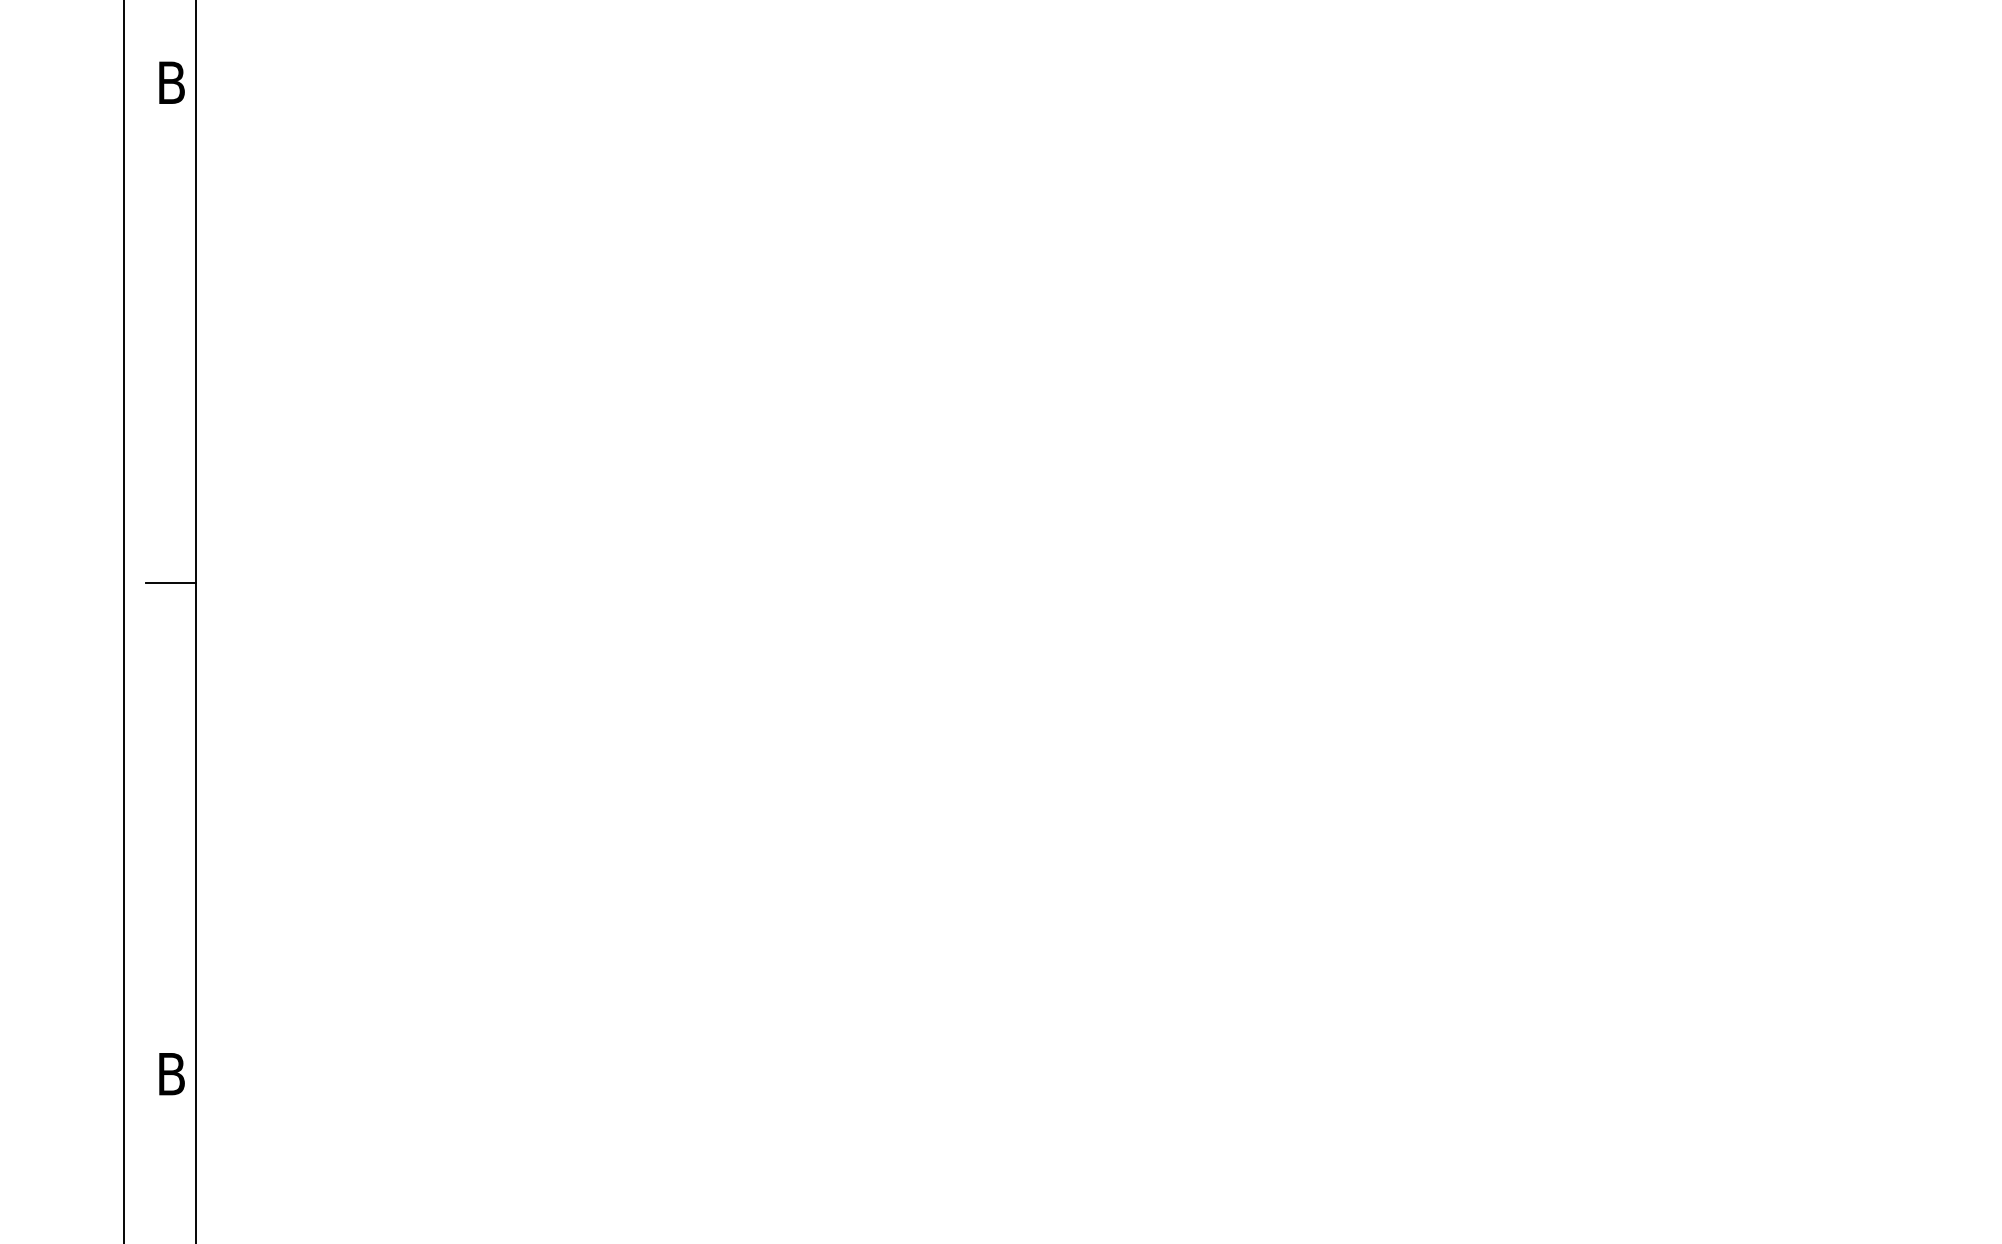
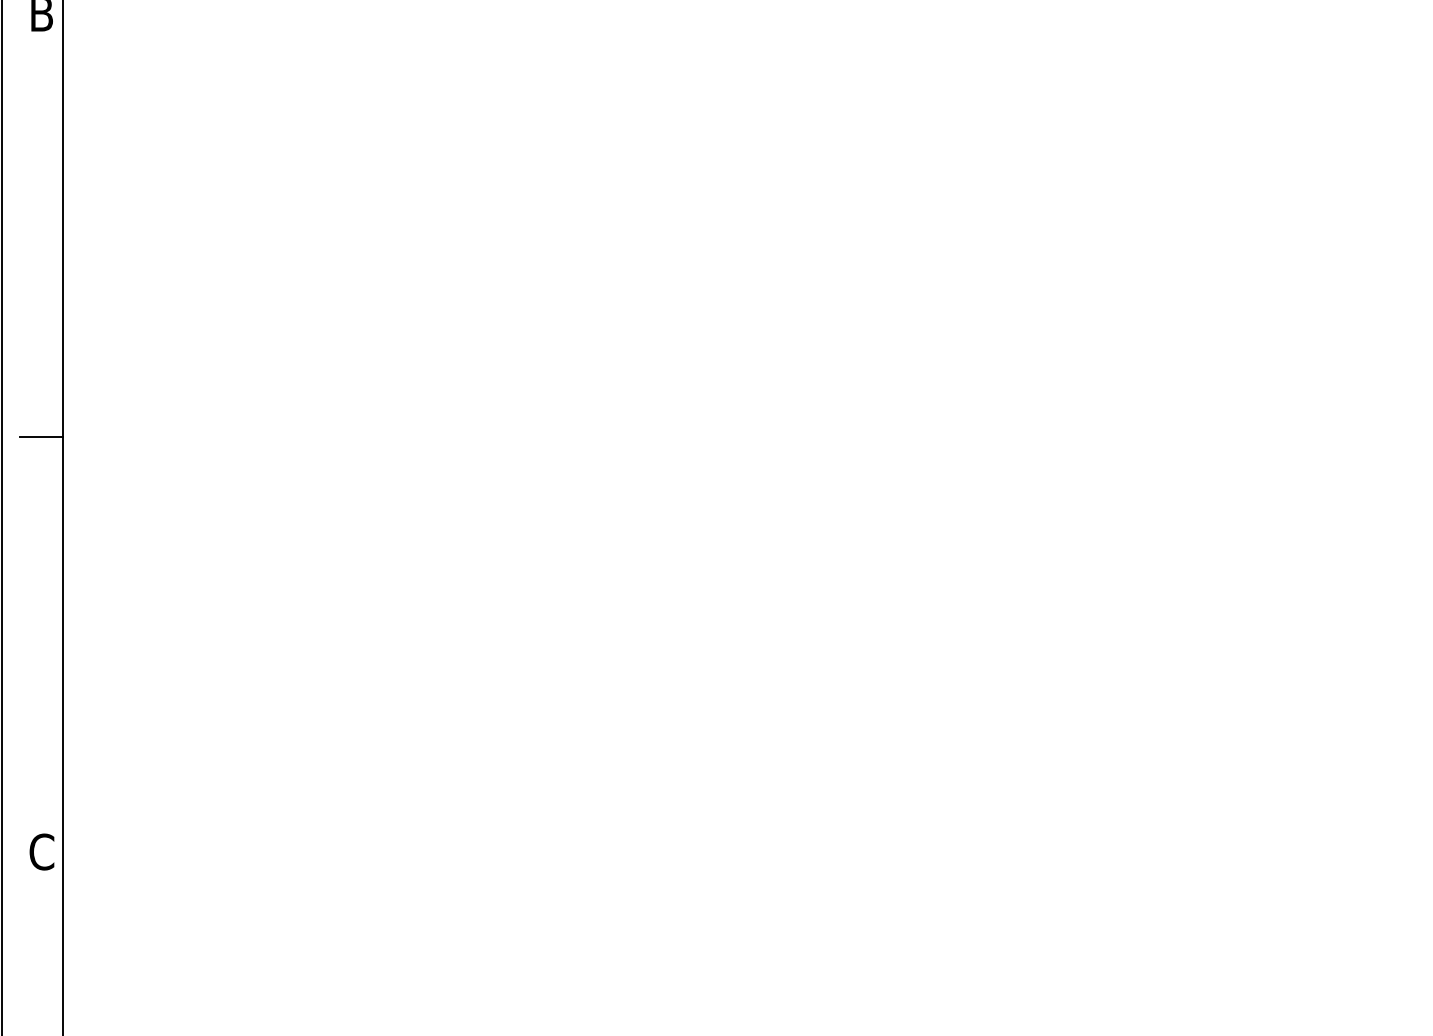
text: (171, 1073) -> (41, 851), B -> C

